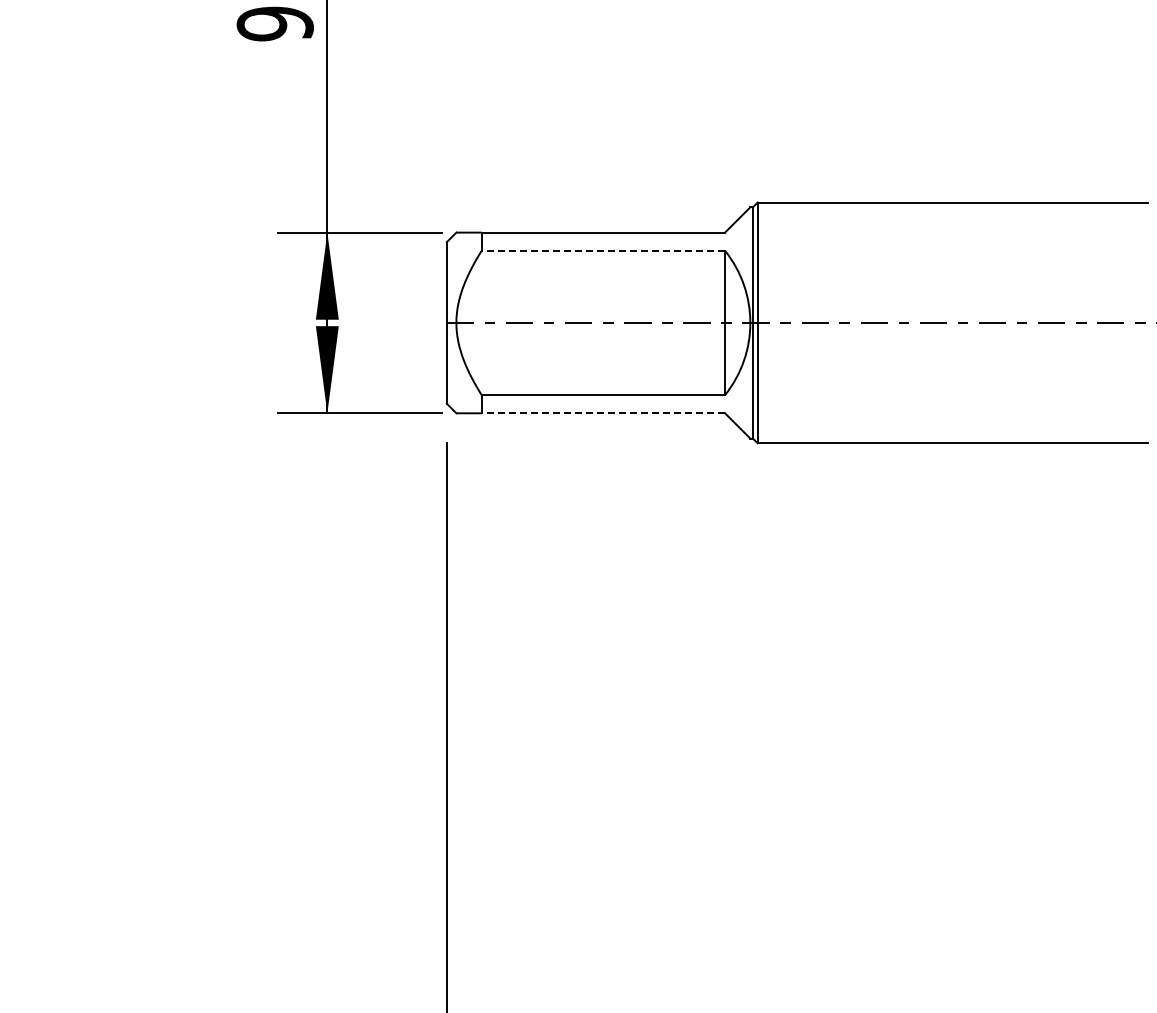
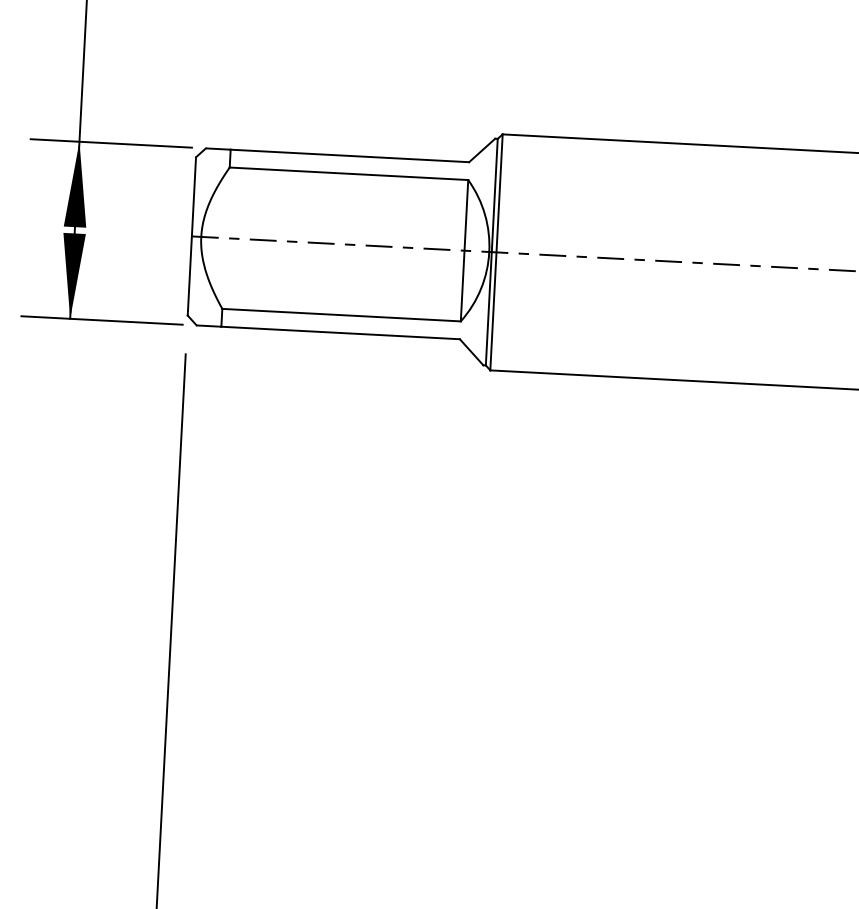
line: (603, 250) -> (349, 173), dashed -> solid
line: (603, 413) -> (340, 333), dashed -> solid

